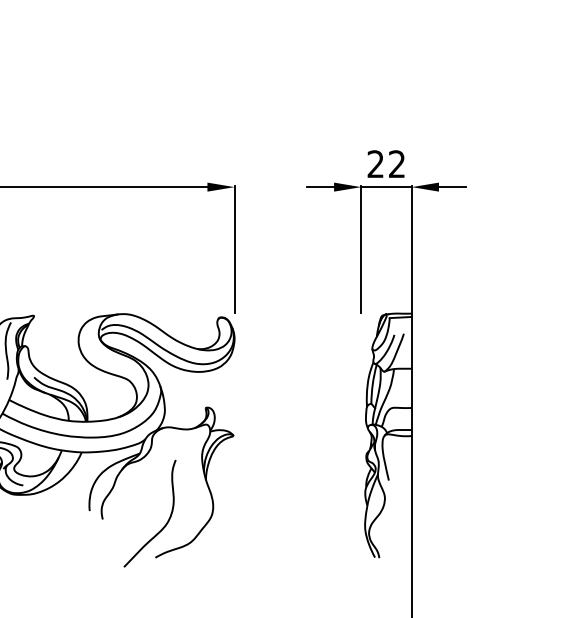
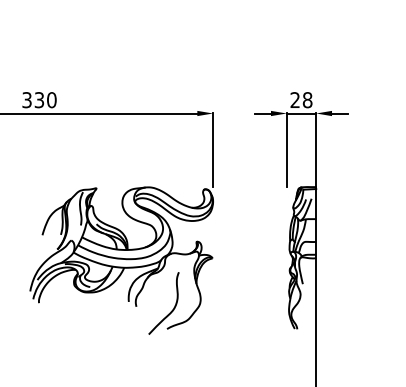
text: (396, 164) -> (307, 100), 22 -> 28

